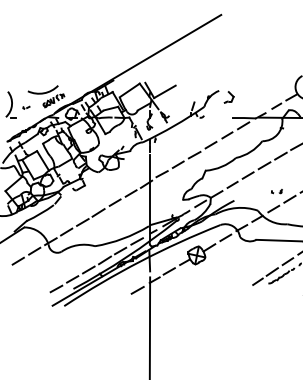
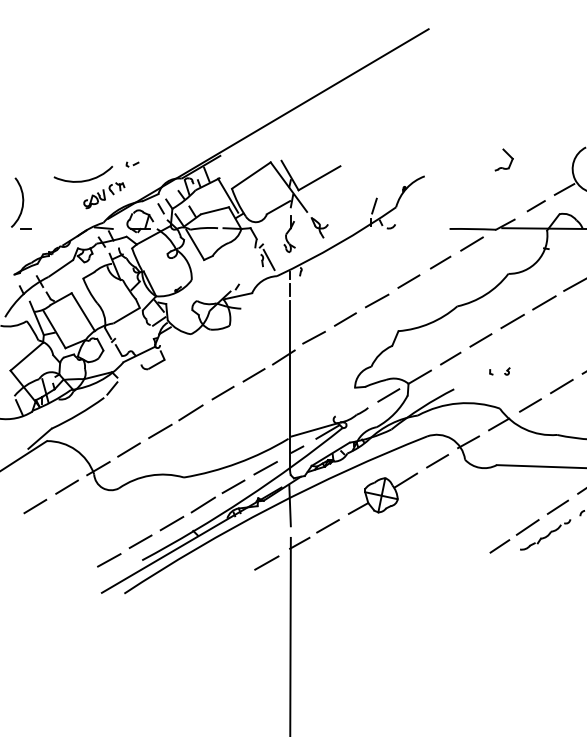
part: (228, 97) -> (502, 160), moved
part: (26, 107) -> (132, 163), moved
part: (276, 191) -> (498, 371), moved

